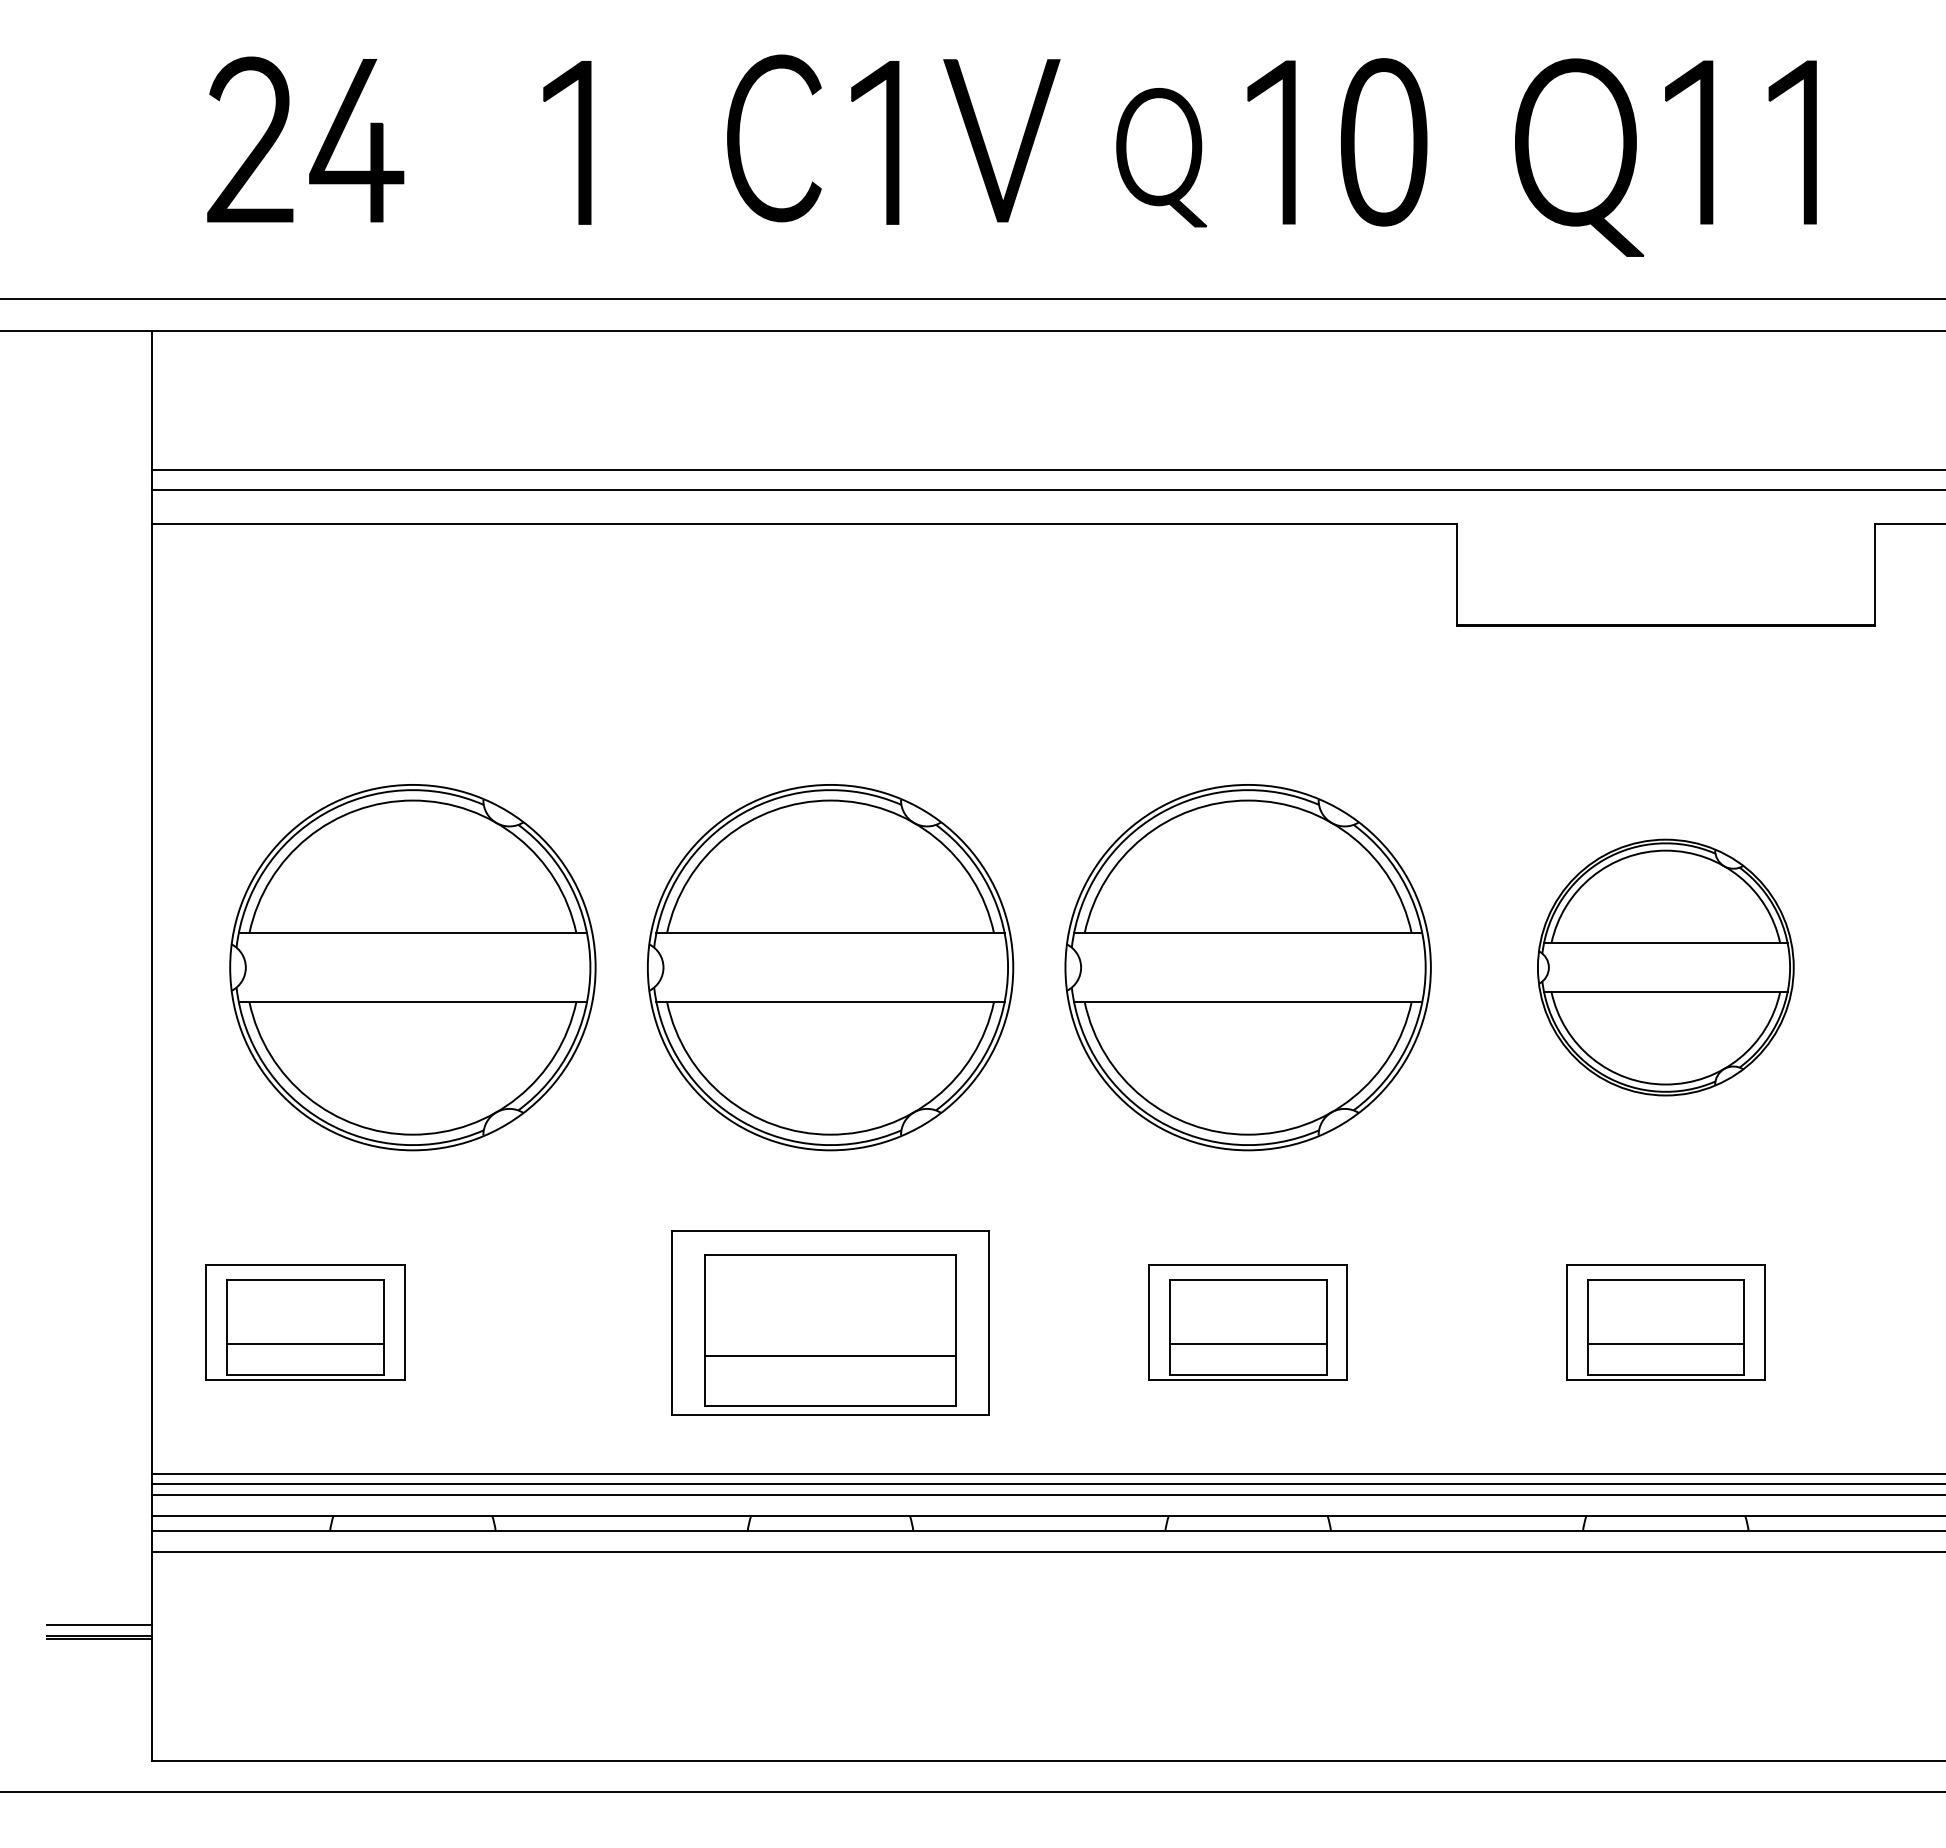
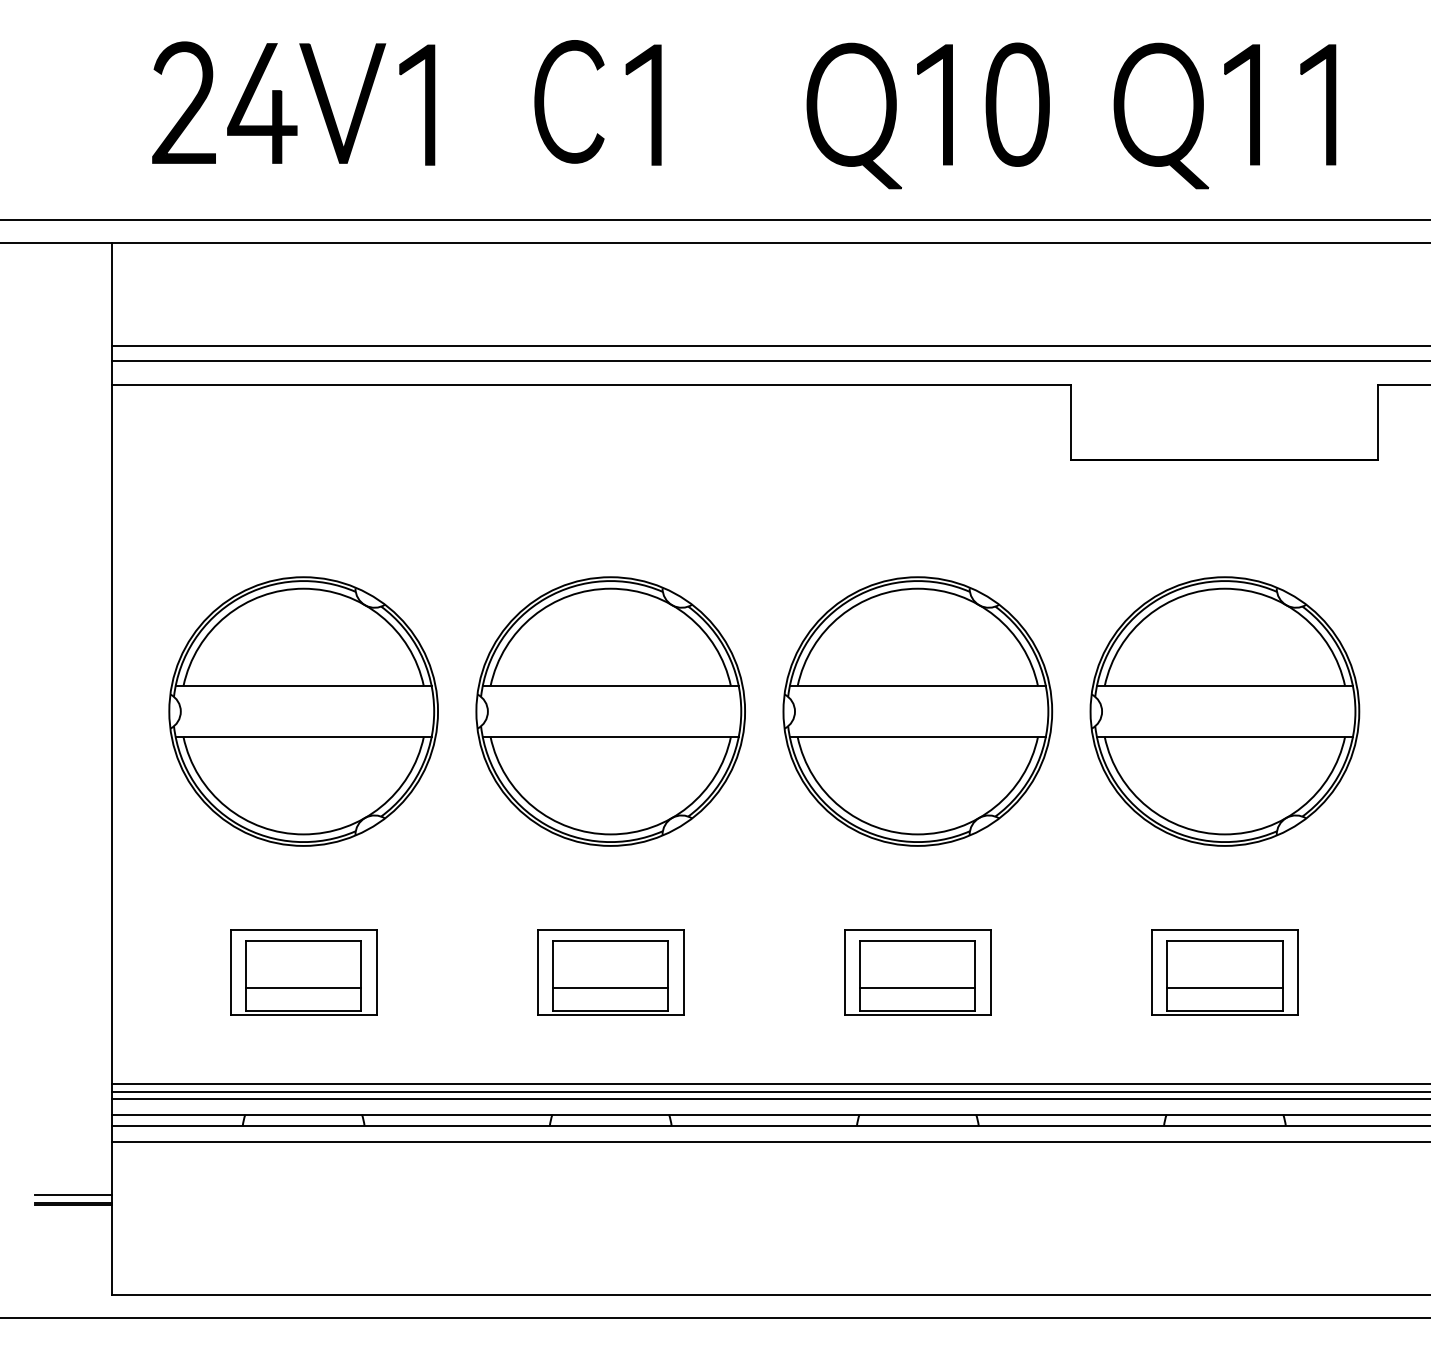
part: (986, 147) -> (331, 108), moved
part: (1160, 156) -> (853, 115), size x1.43
part: (1665, 967) -> (1224, 711), size x1.43
part: (305, 1322) -> (303, 972), moved
part: (830, 1322) -> (610, 972), size x0.62

